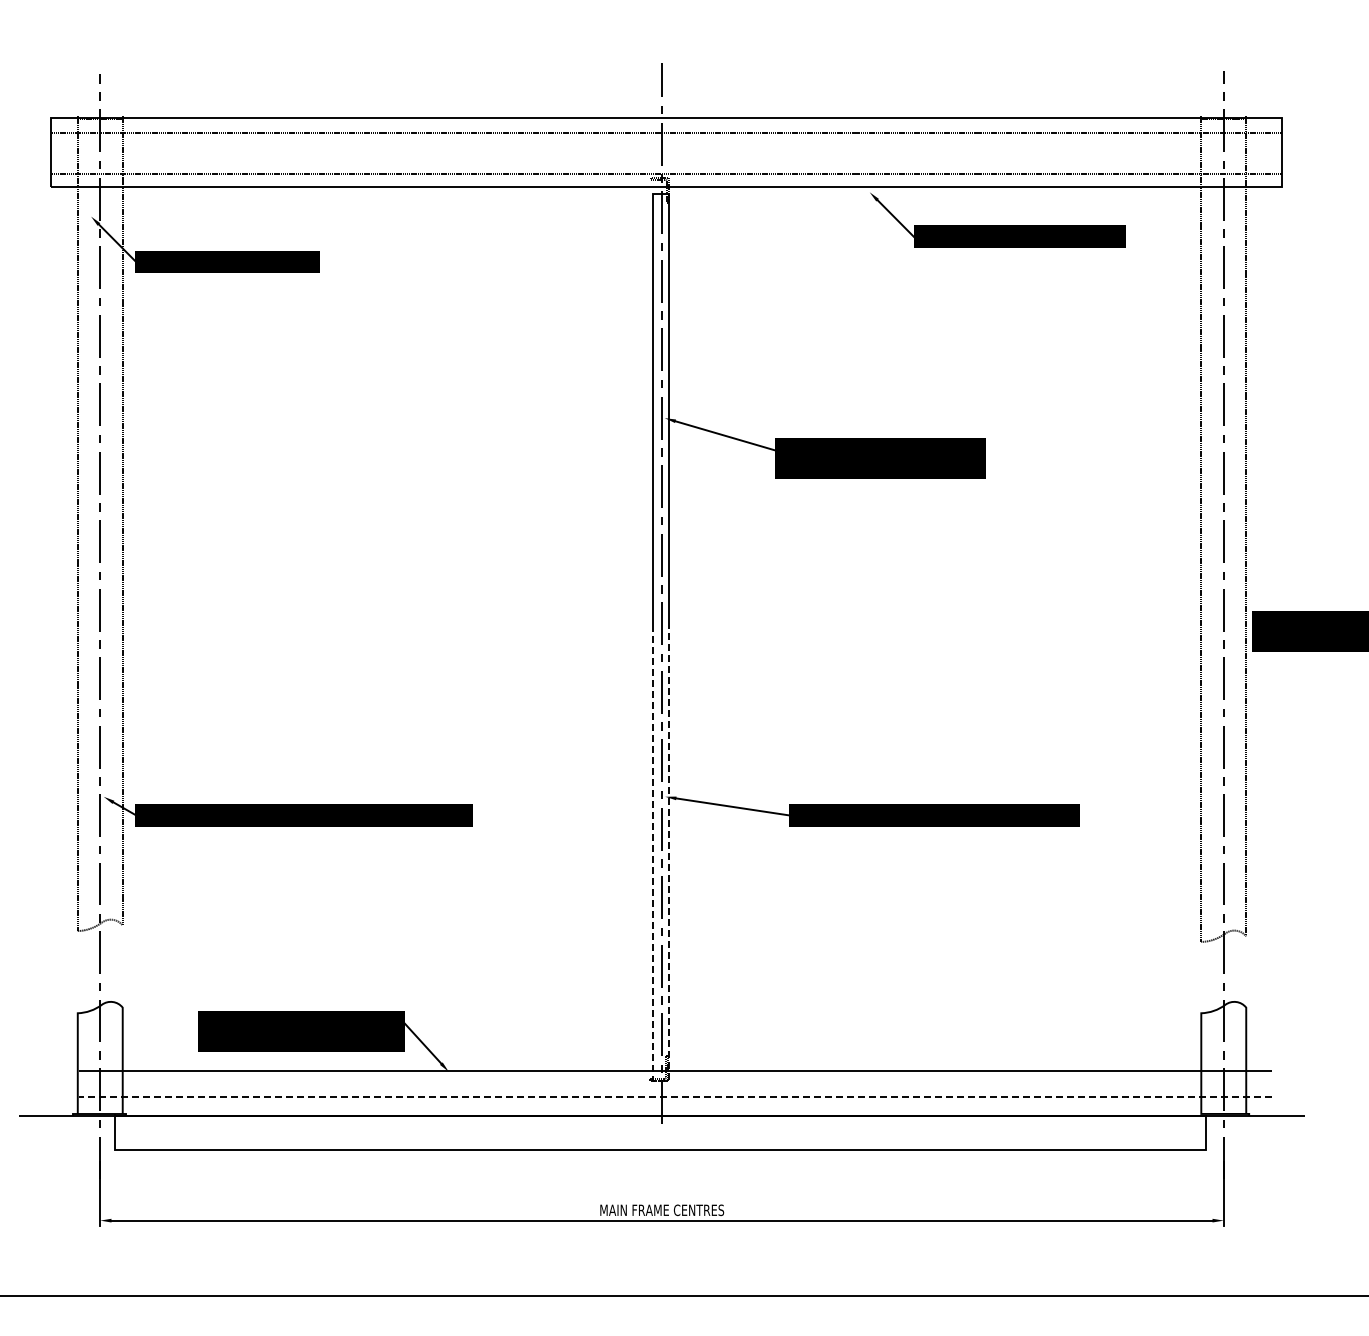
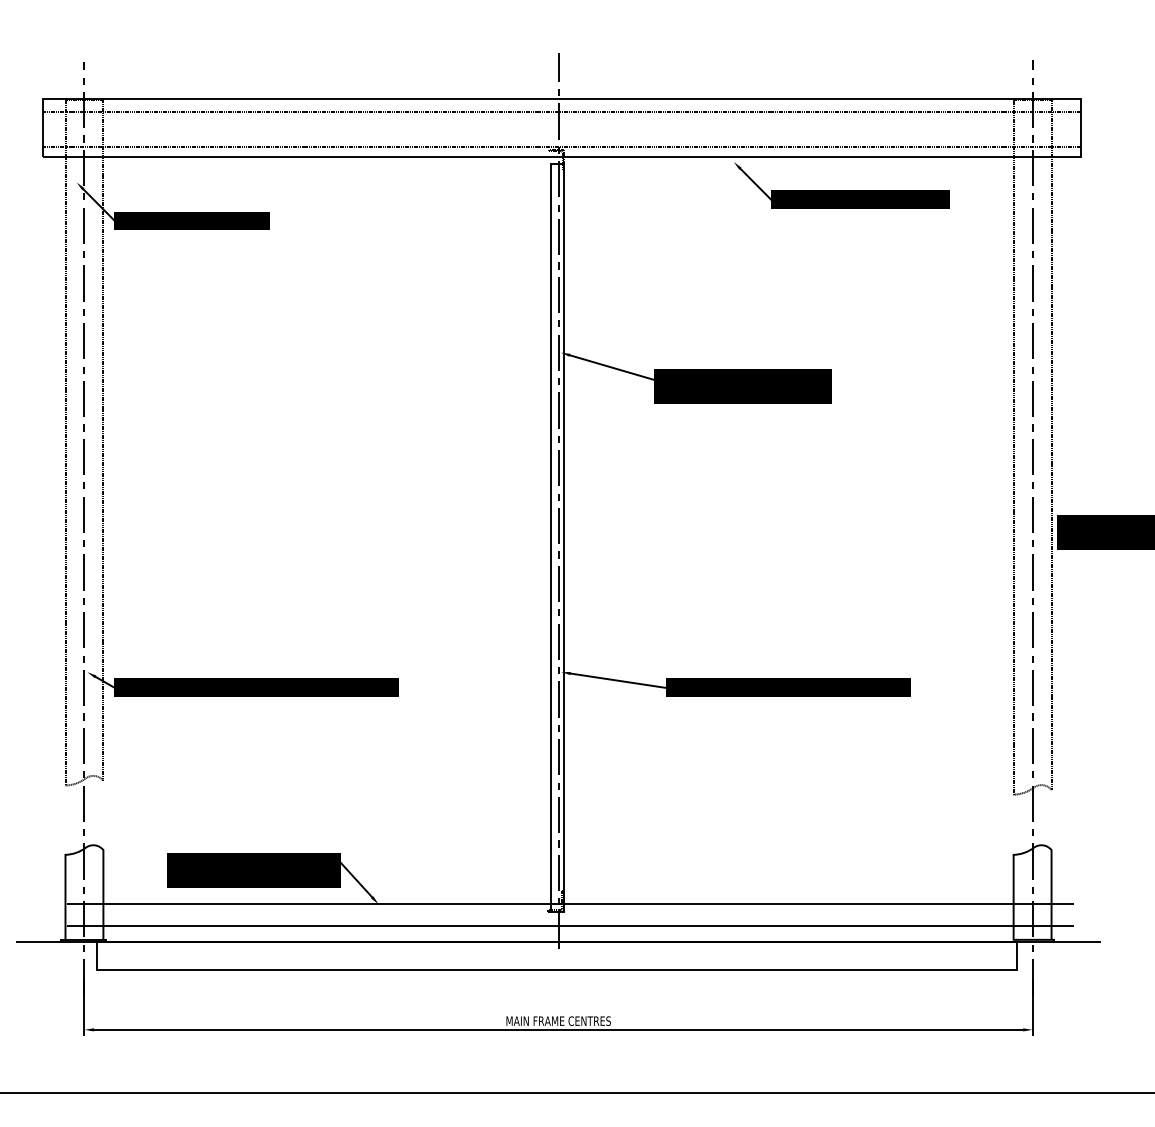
line: (660, 1081) -> (557, 912), dashed -> solid
line: (675, 1097) -> (569, 925), dashed -> solid

